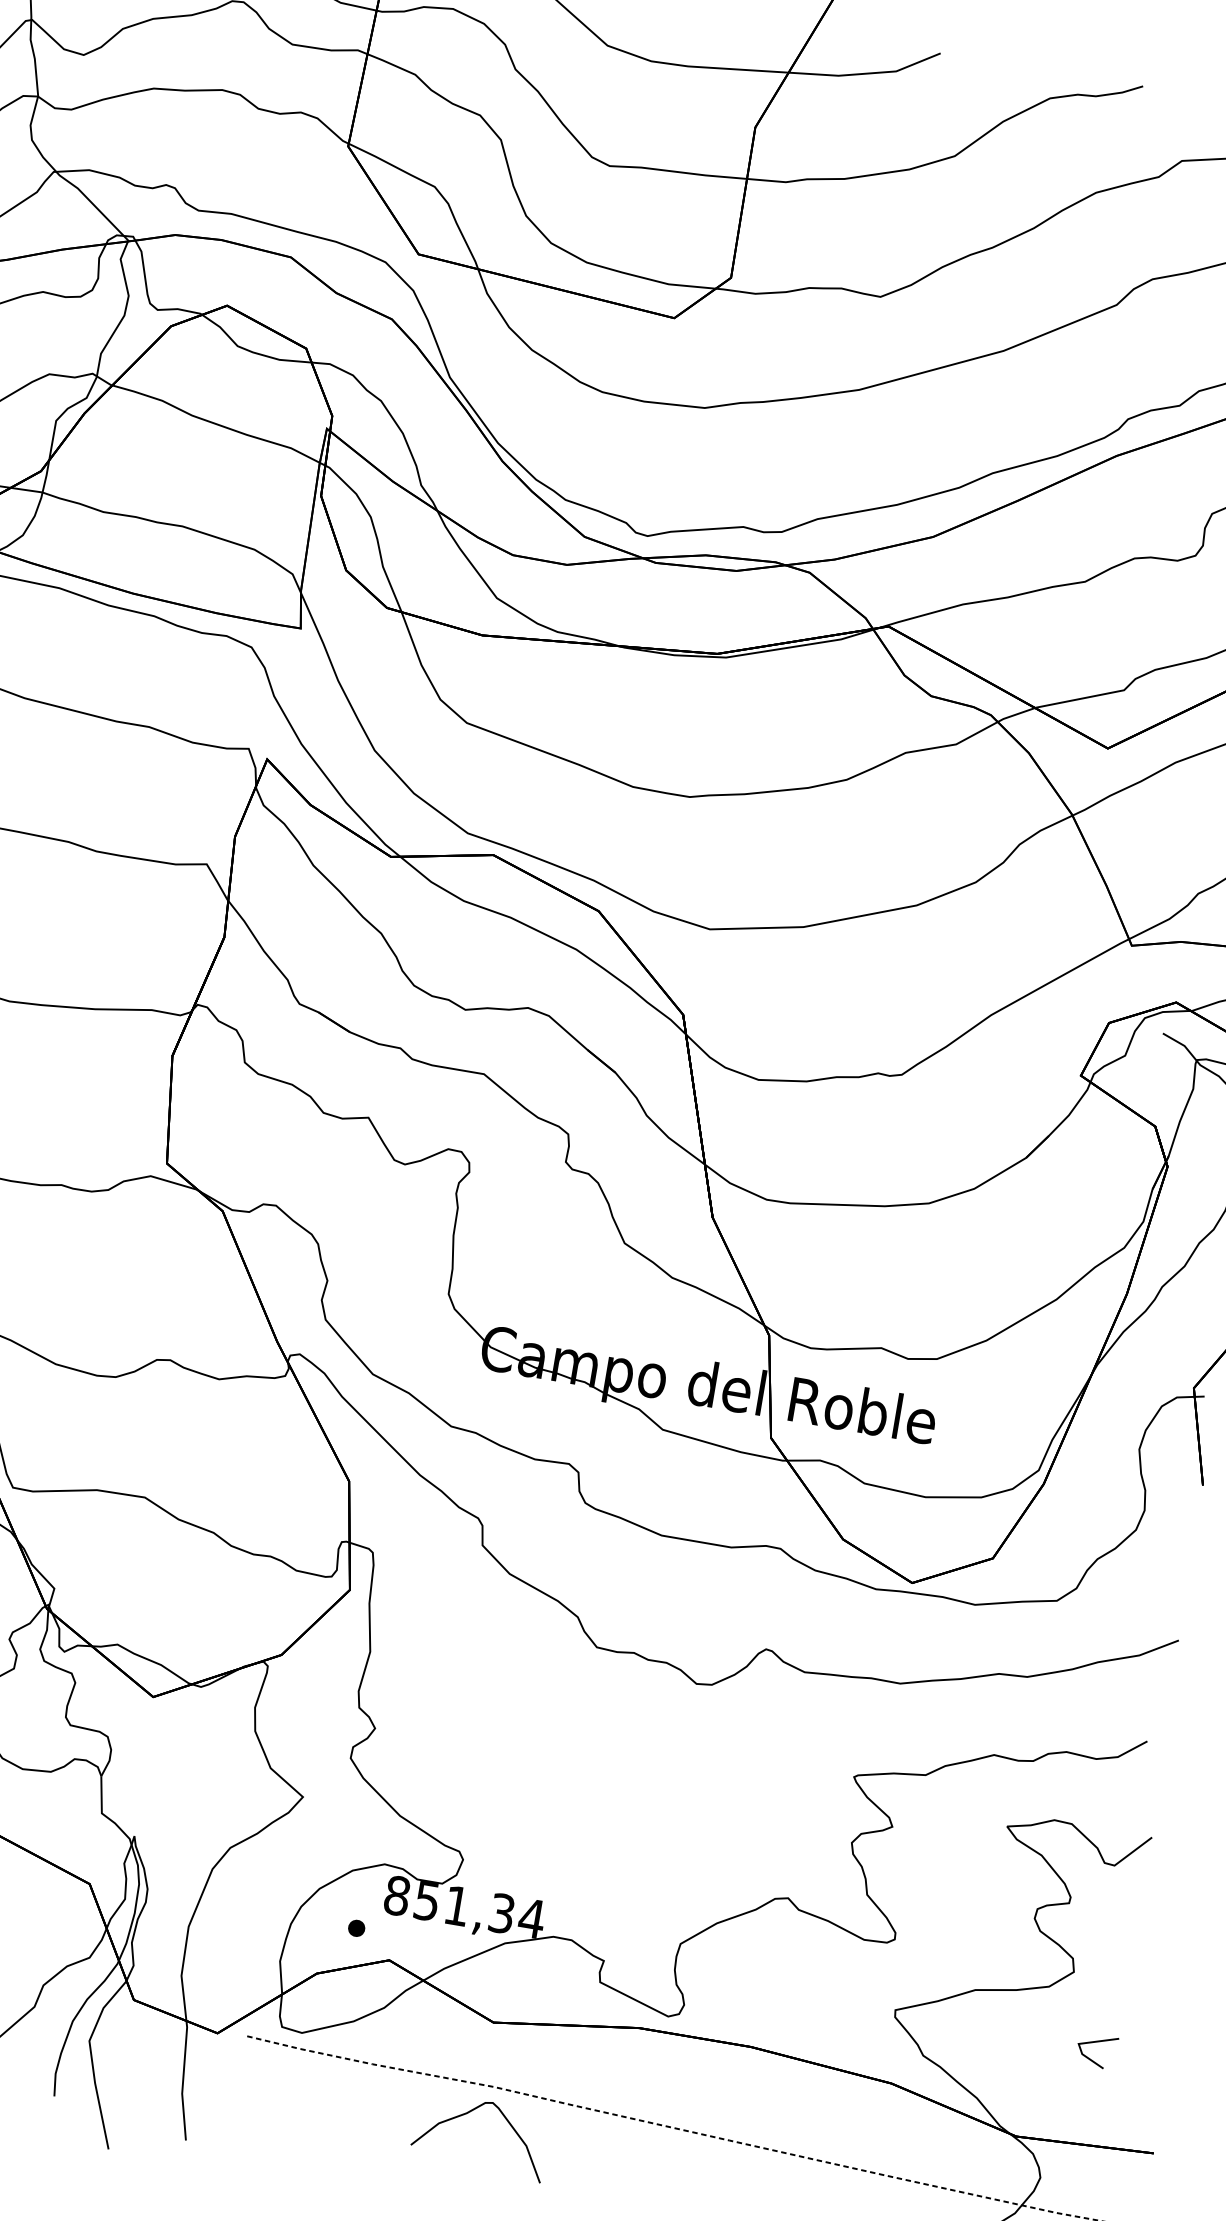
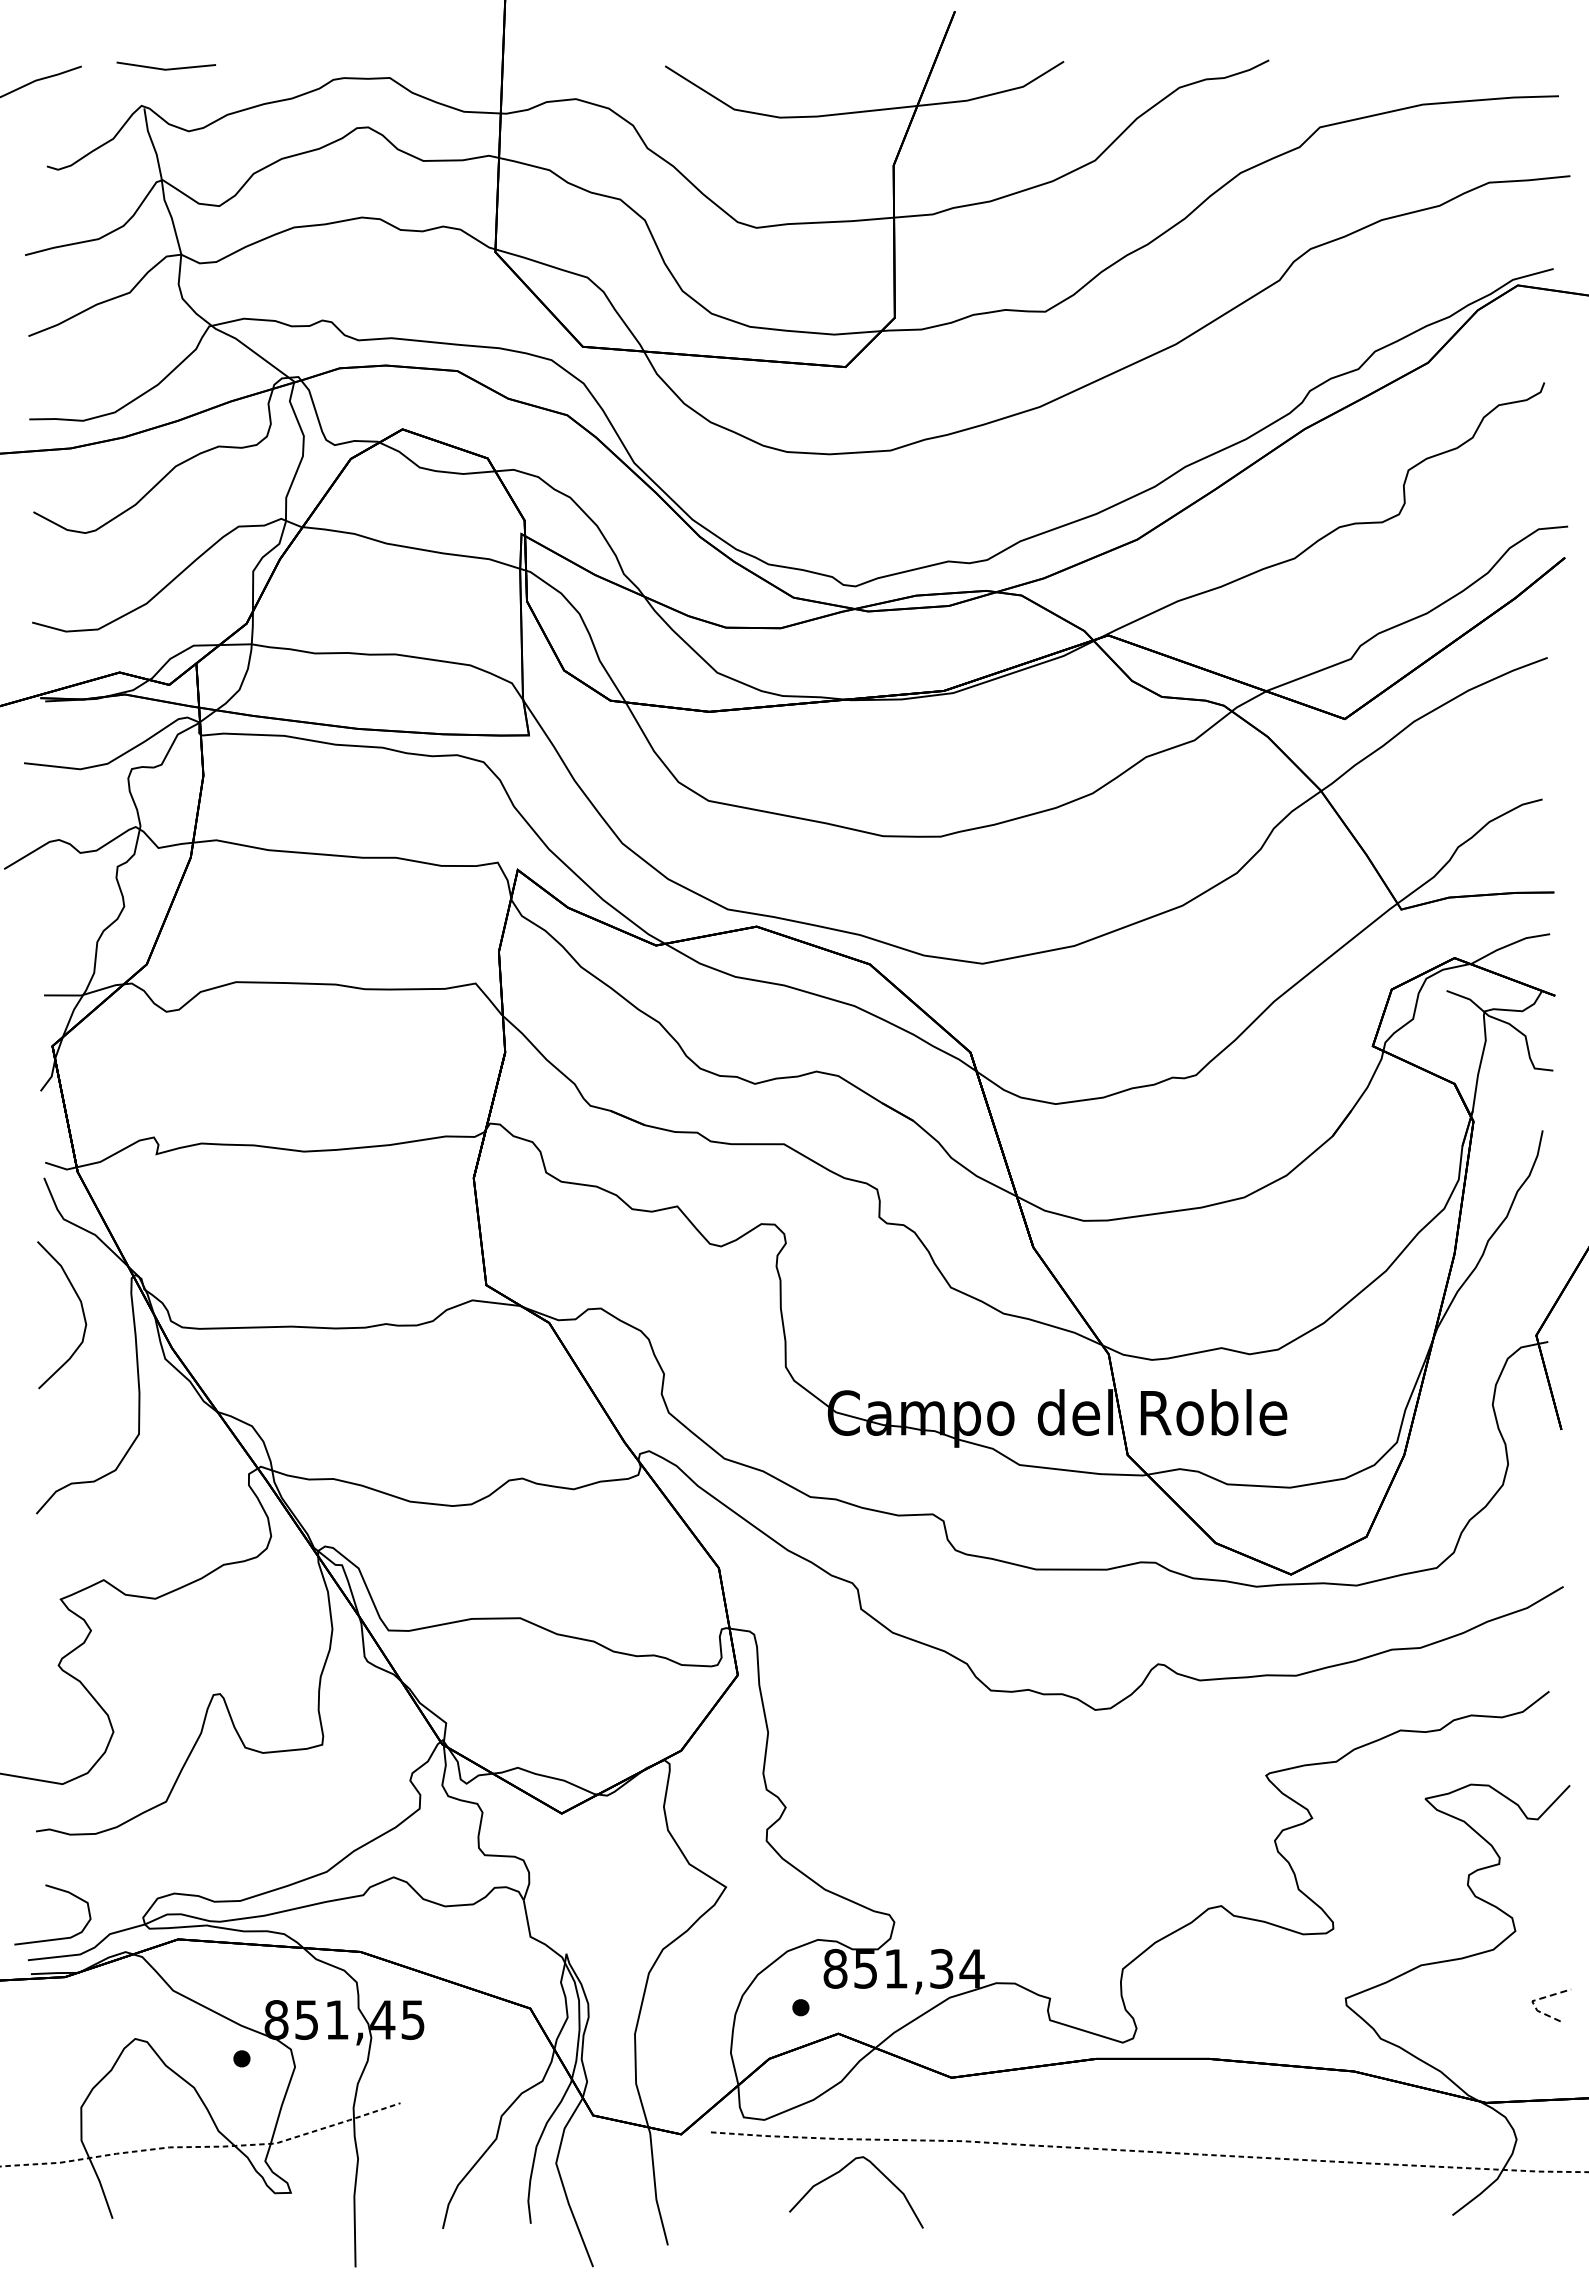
line: (1080, 2043) -> (1533, 2000), solid -> dashed
curve: (468, 2113) -> (841, 2171), moved

